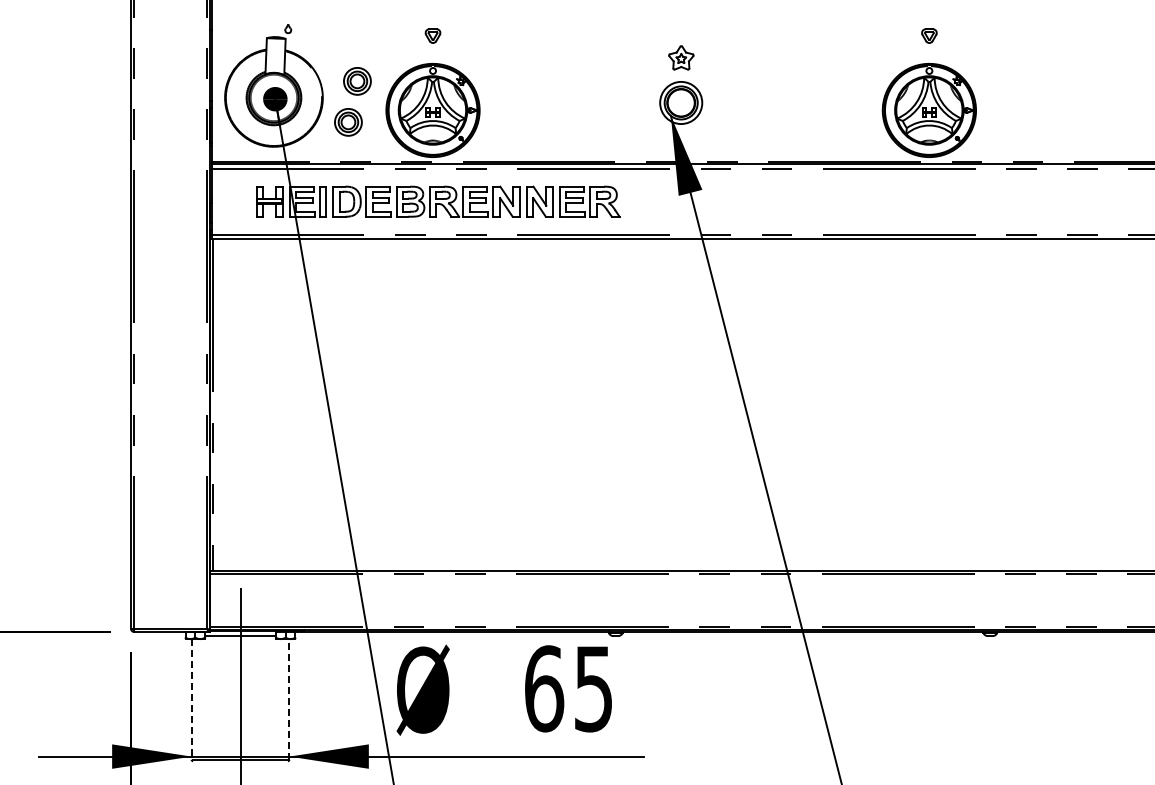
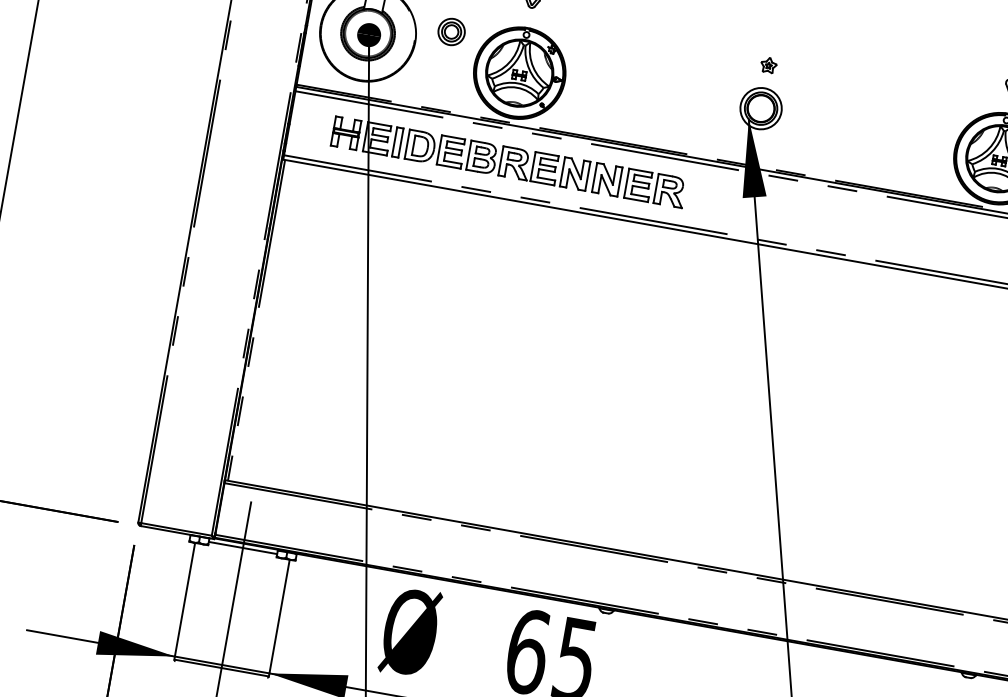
part: (680, 58) -> (768, 65), size x0.62
part: (348, 122) -> (435, 70), removed
line: (289, 698) -> (279, 617), dashed -> solid
line: (191, 699) -> (184, 601), dashed -> solid

